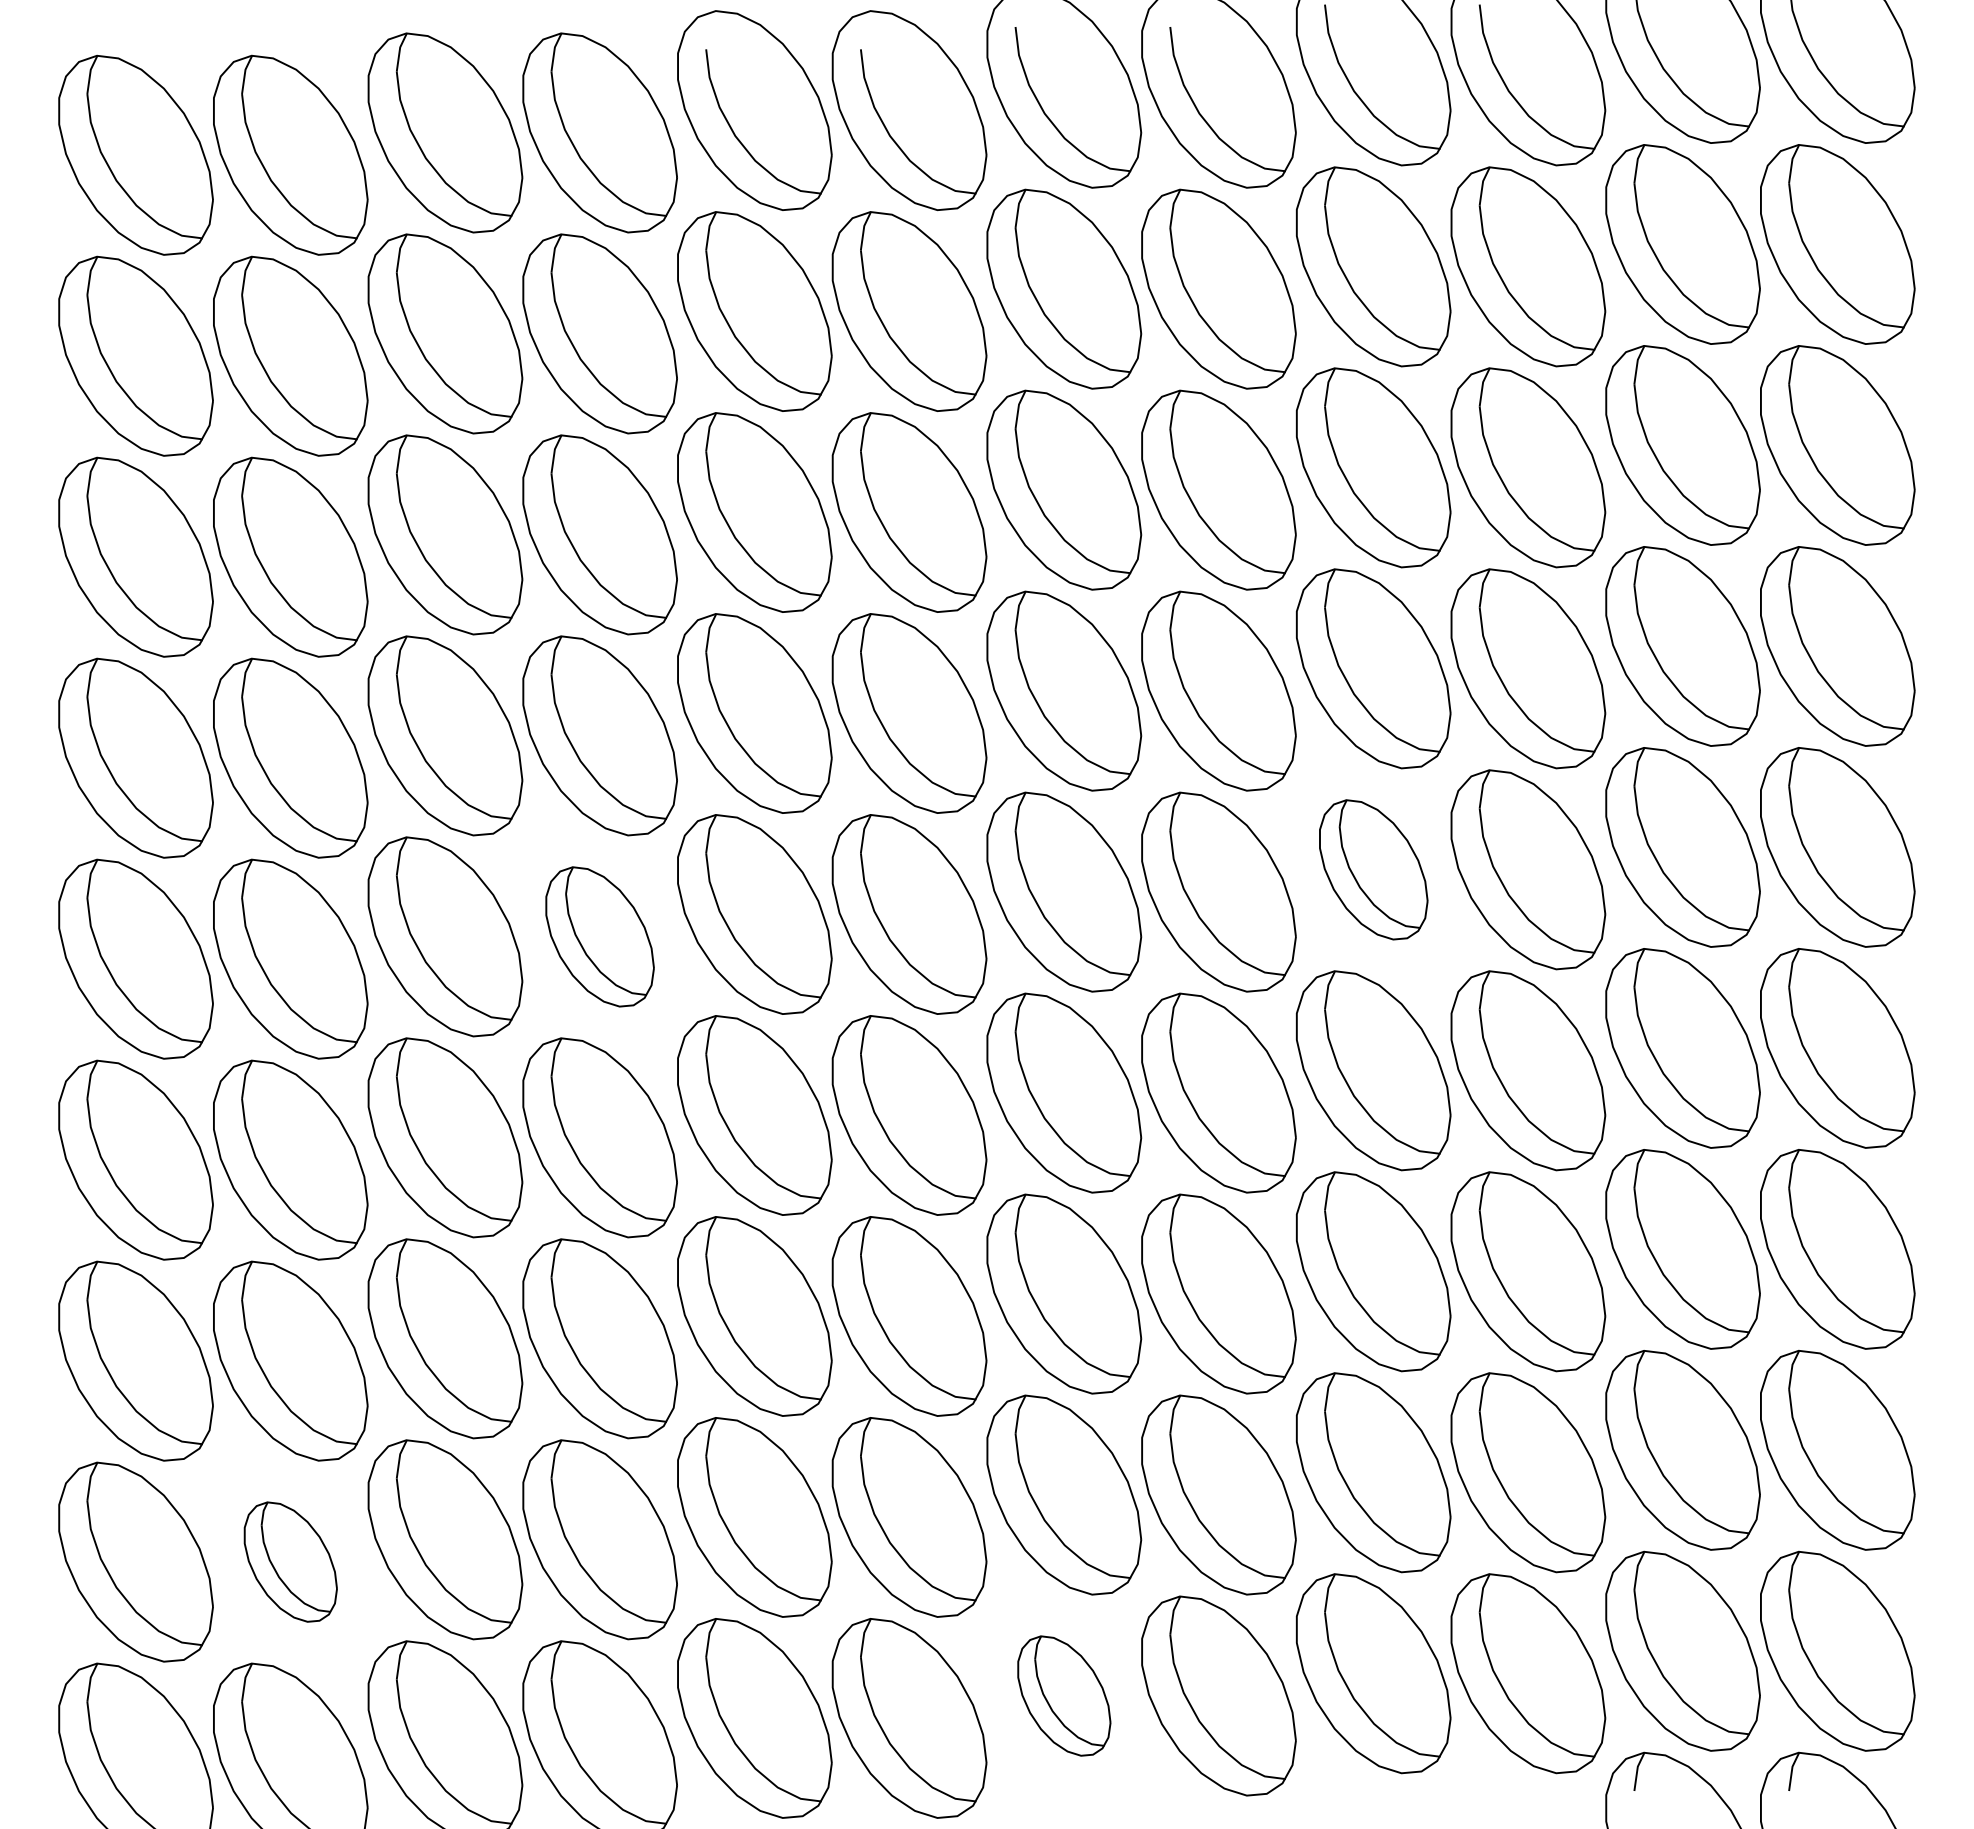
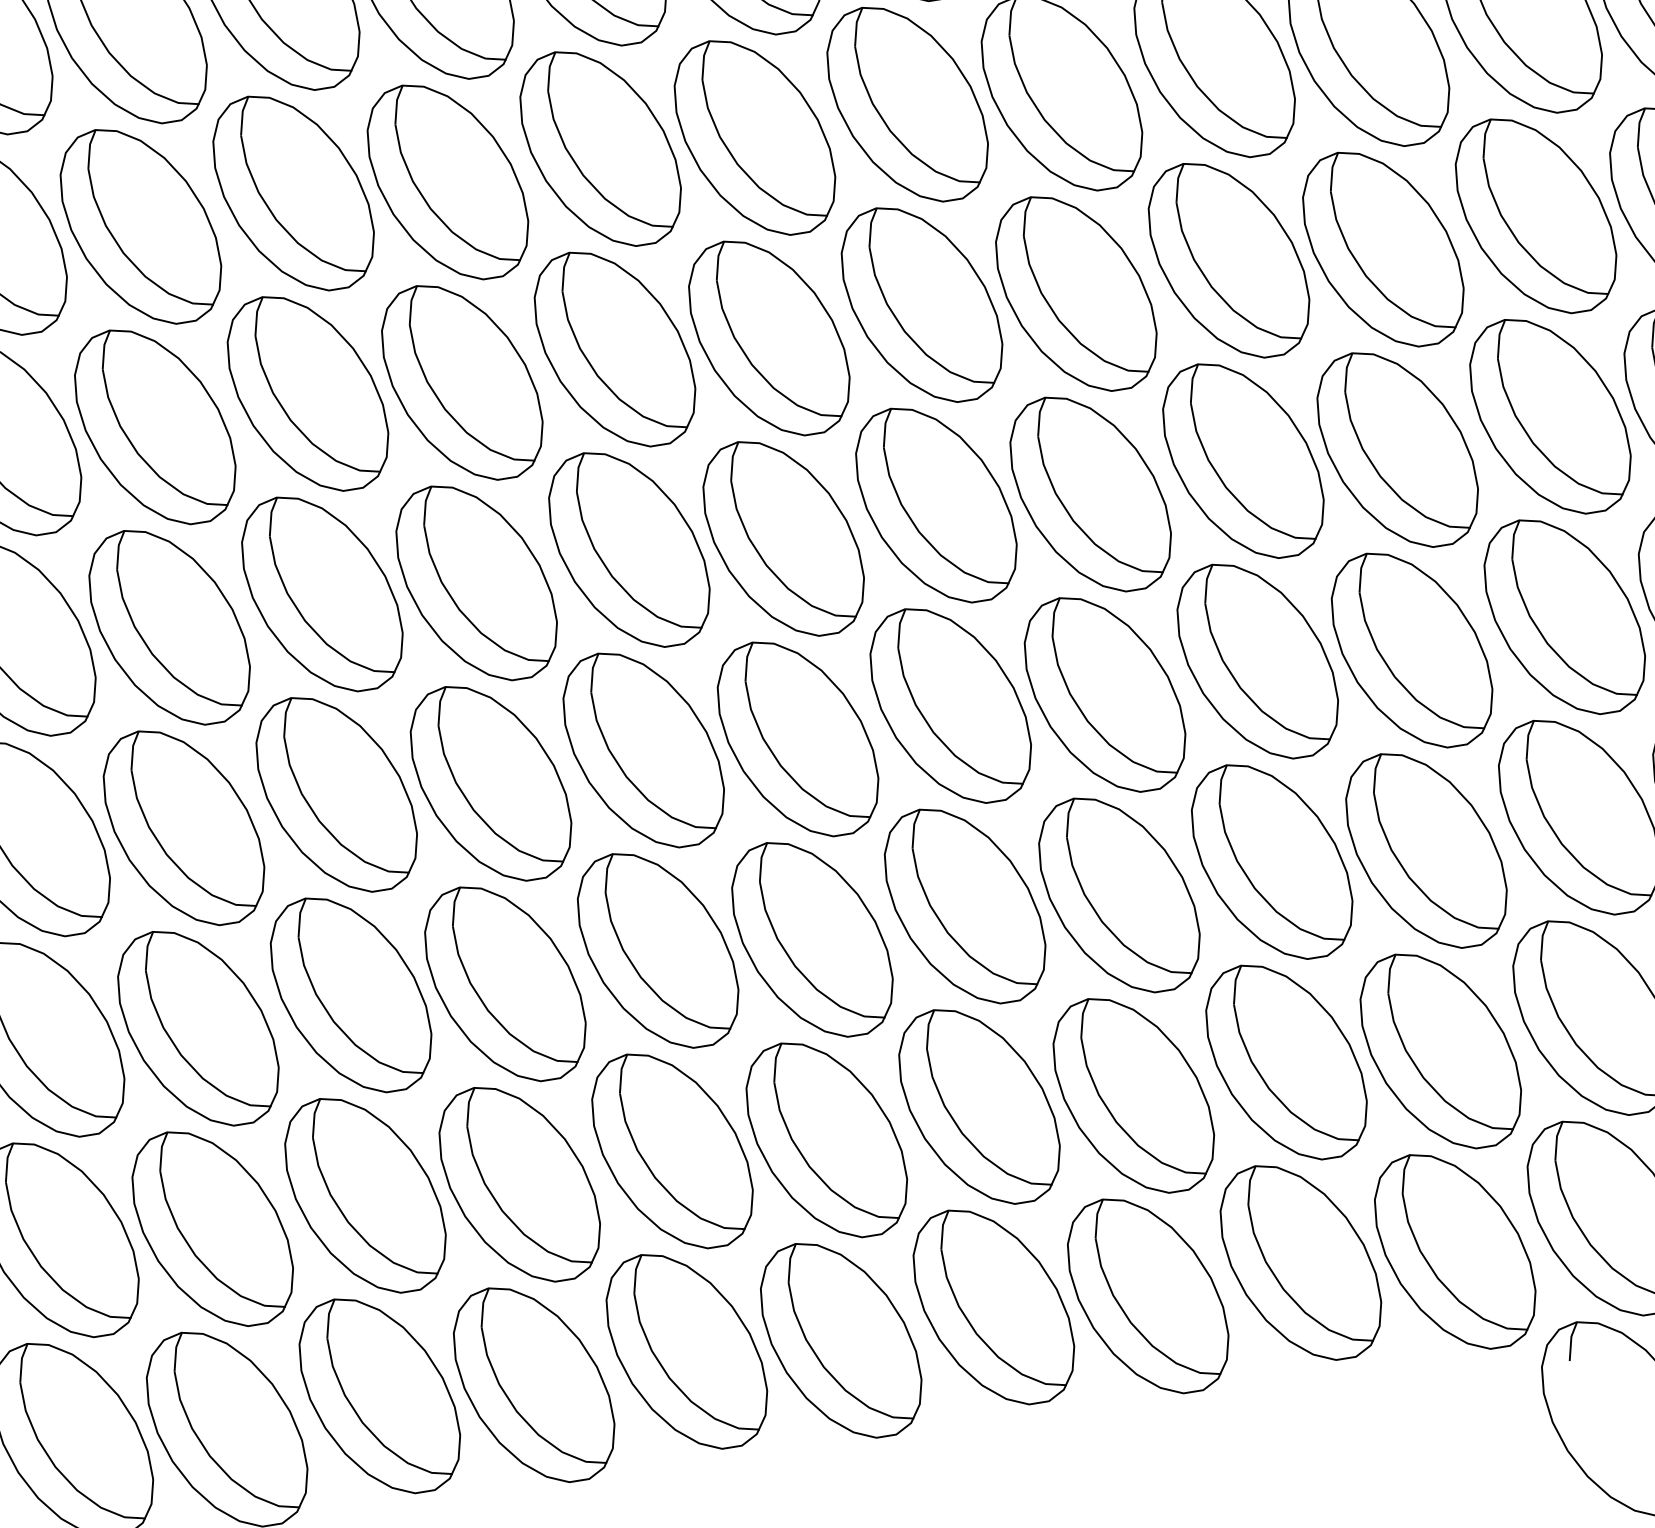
part: (1373, 869) -> (1243, 460), size x1.43
part: (599, 936) -> (476, 582), size x1.43
part: (290, 1561) -> (212, 1228), size x1.67
part: (1064, 1695) -> (994, 1306), size x1.67

